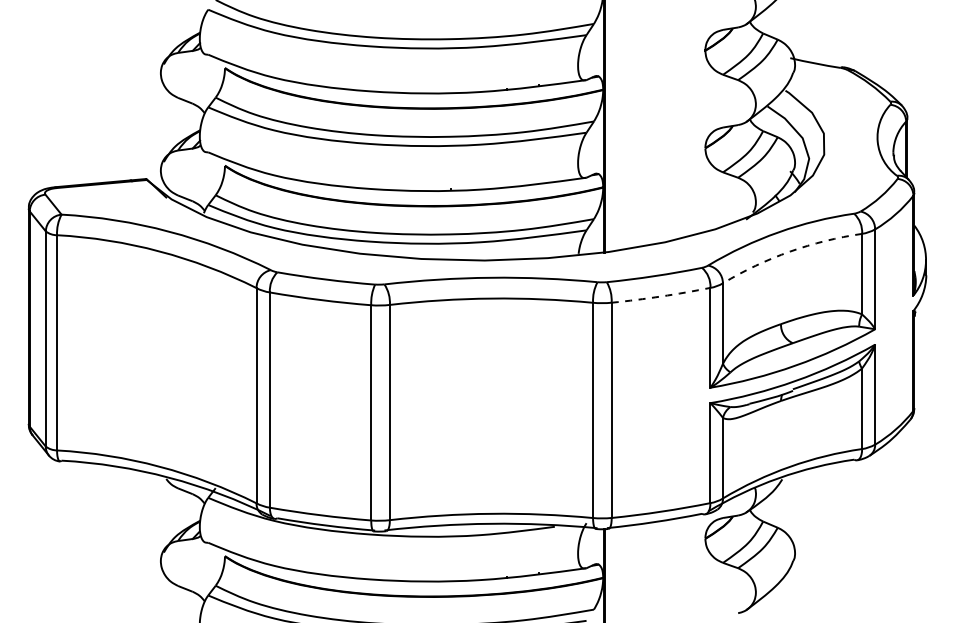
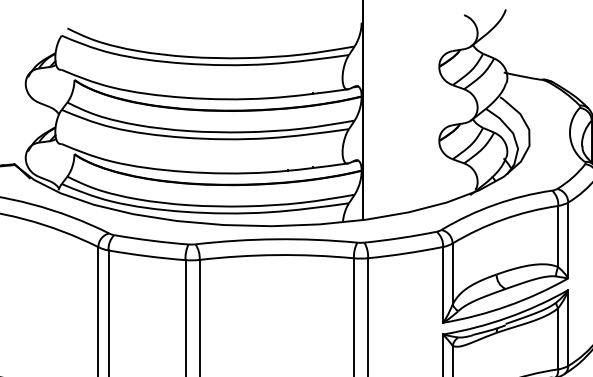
arc: (790, 251) -> (503, 219), dashed -> solid
arc: (661, 296) -> (405, 253), dashed -> solid

